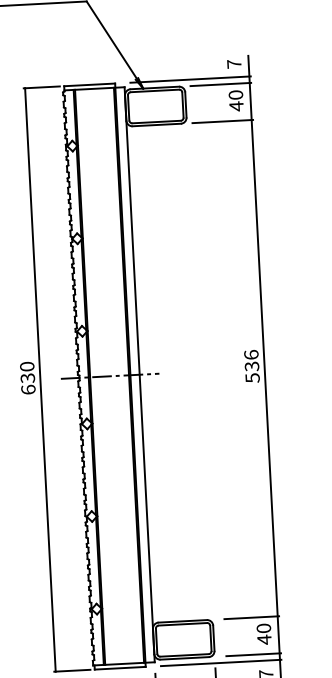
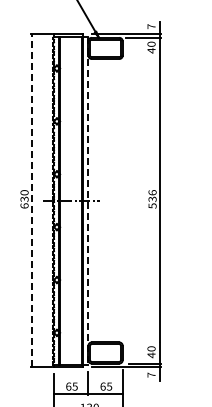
line: (221, 122) -> (142, 59), removed
line: (139, 376) -> (88, 201), solid -> dashed
line: (40, 379) -> (31, 200), solid -> dashed
line: (250, 617) -> (144, 342), removed

